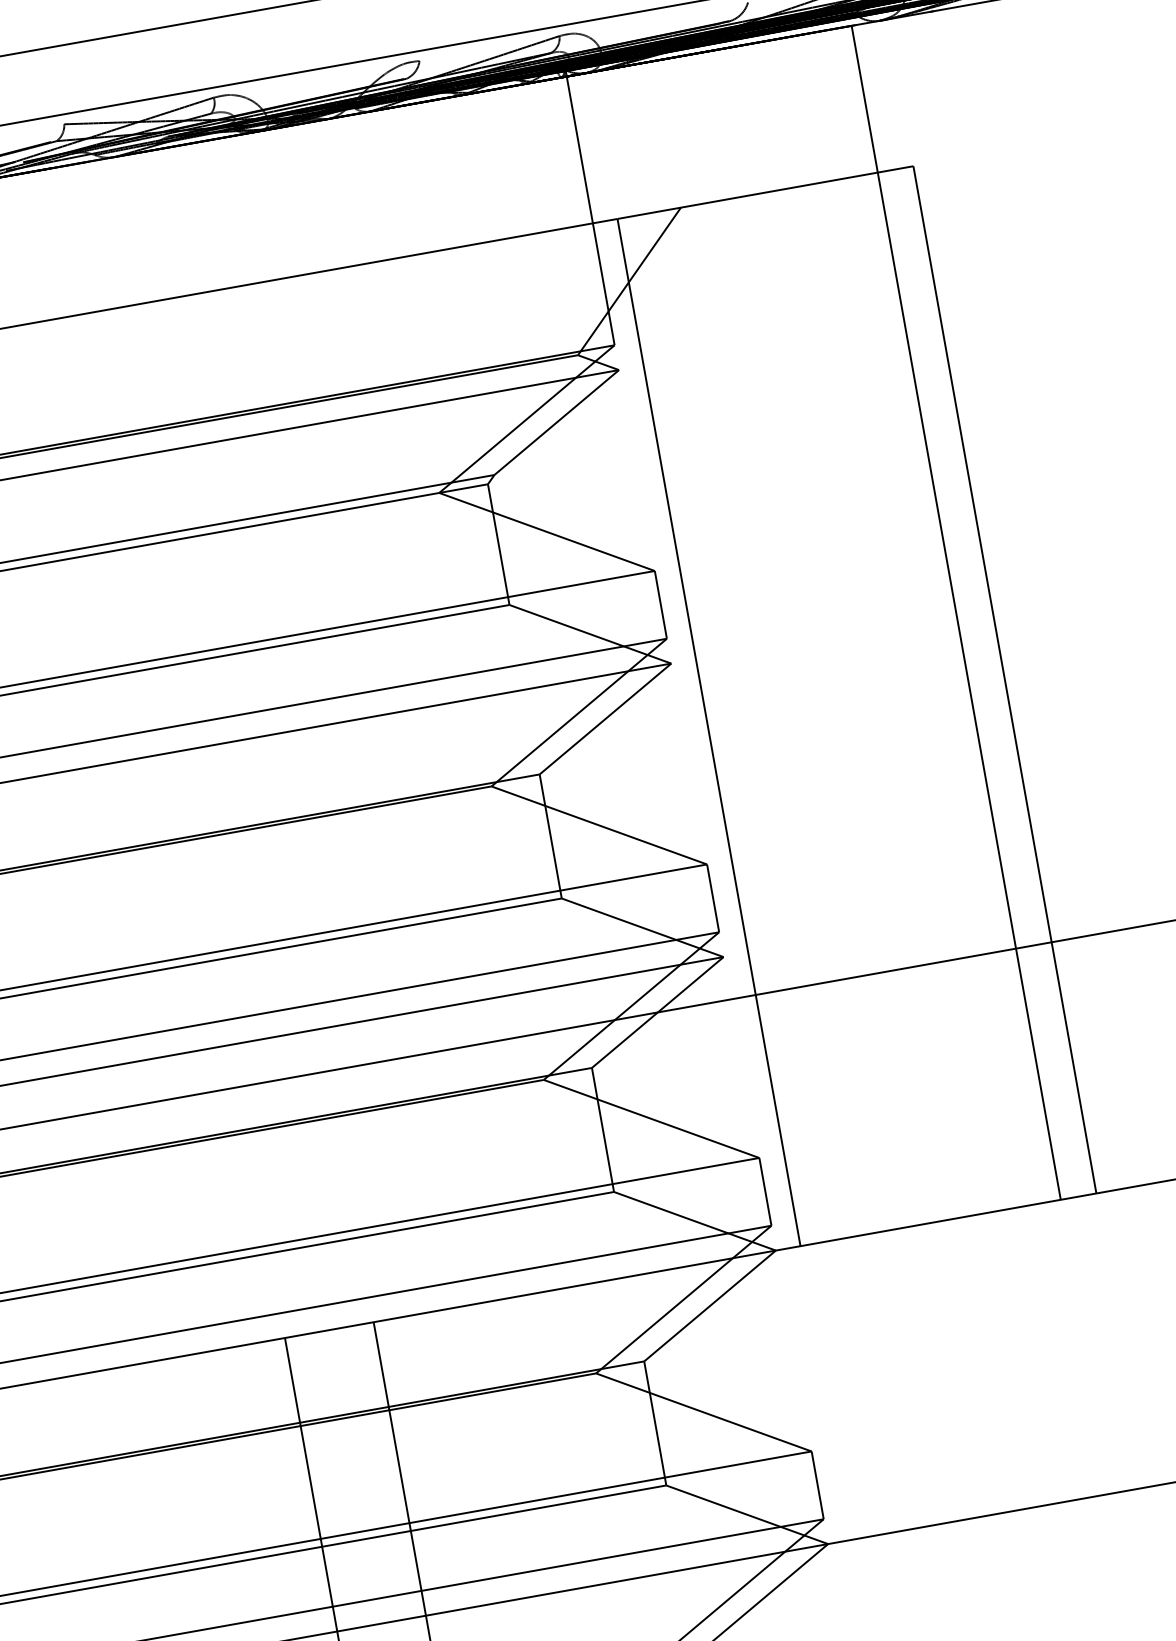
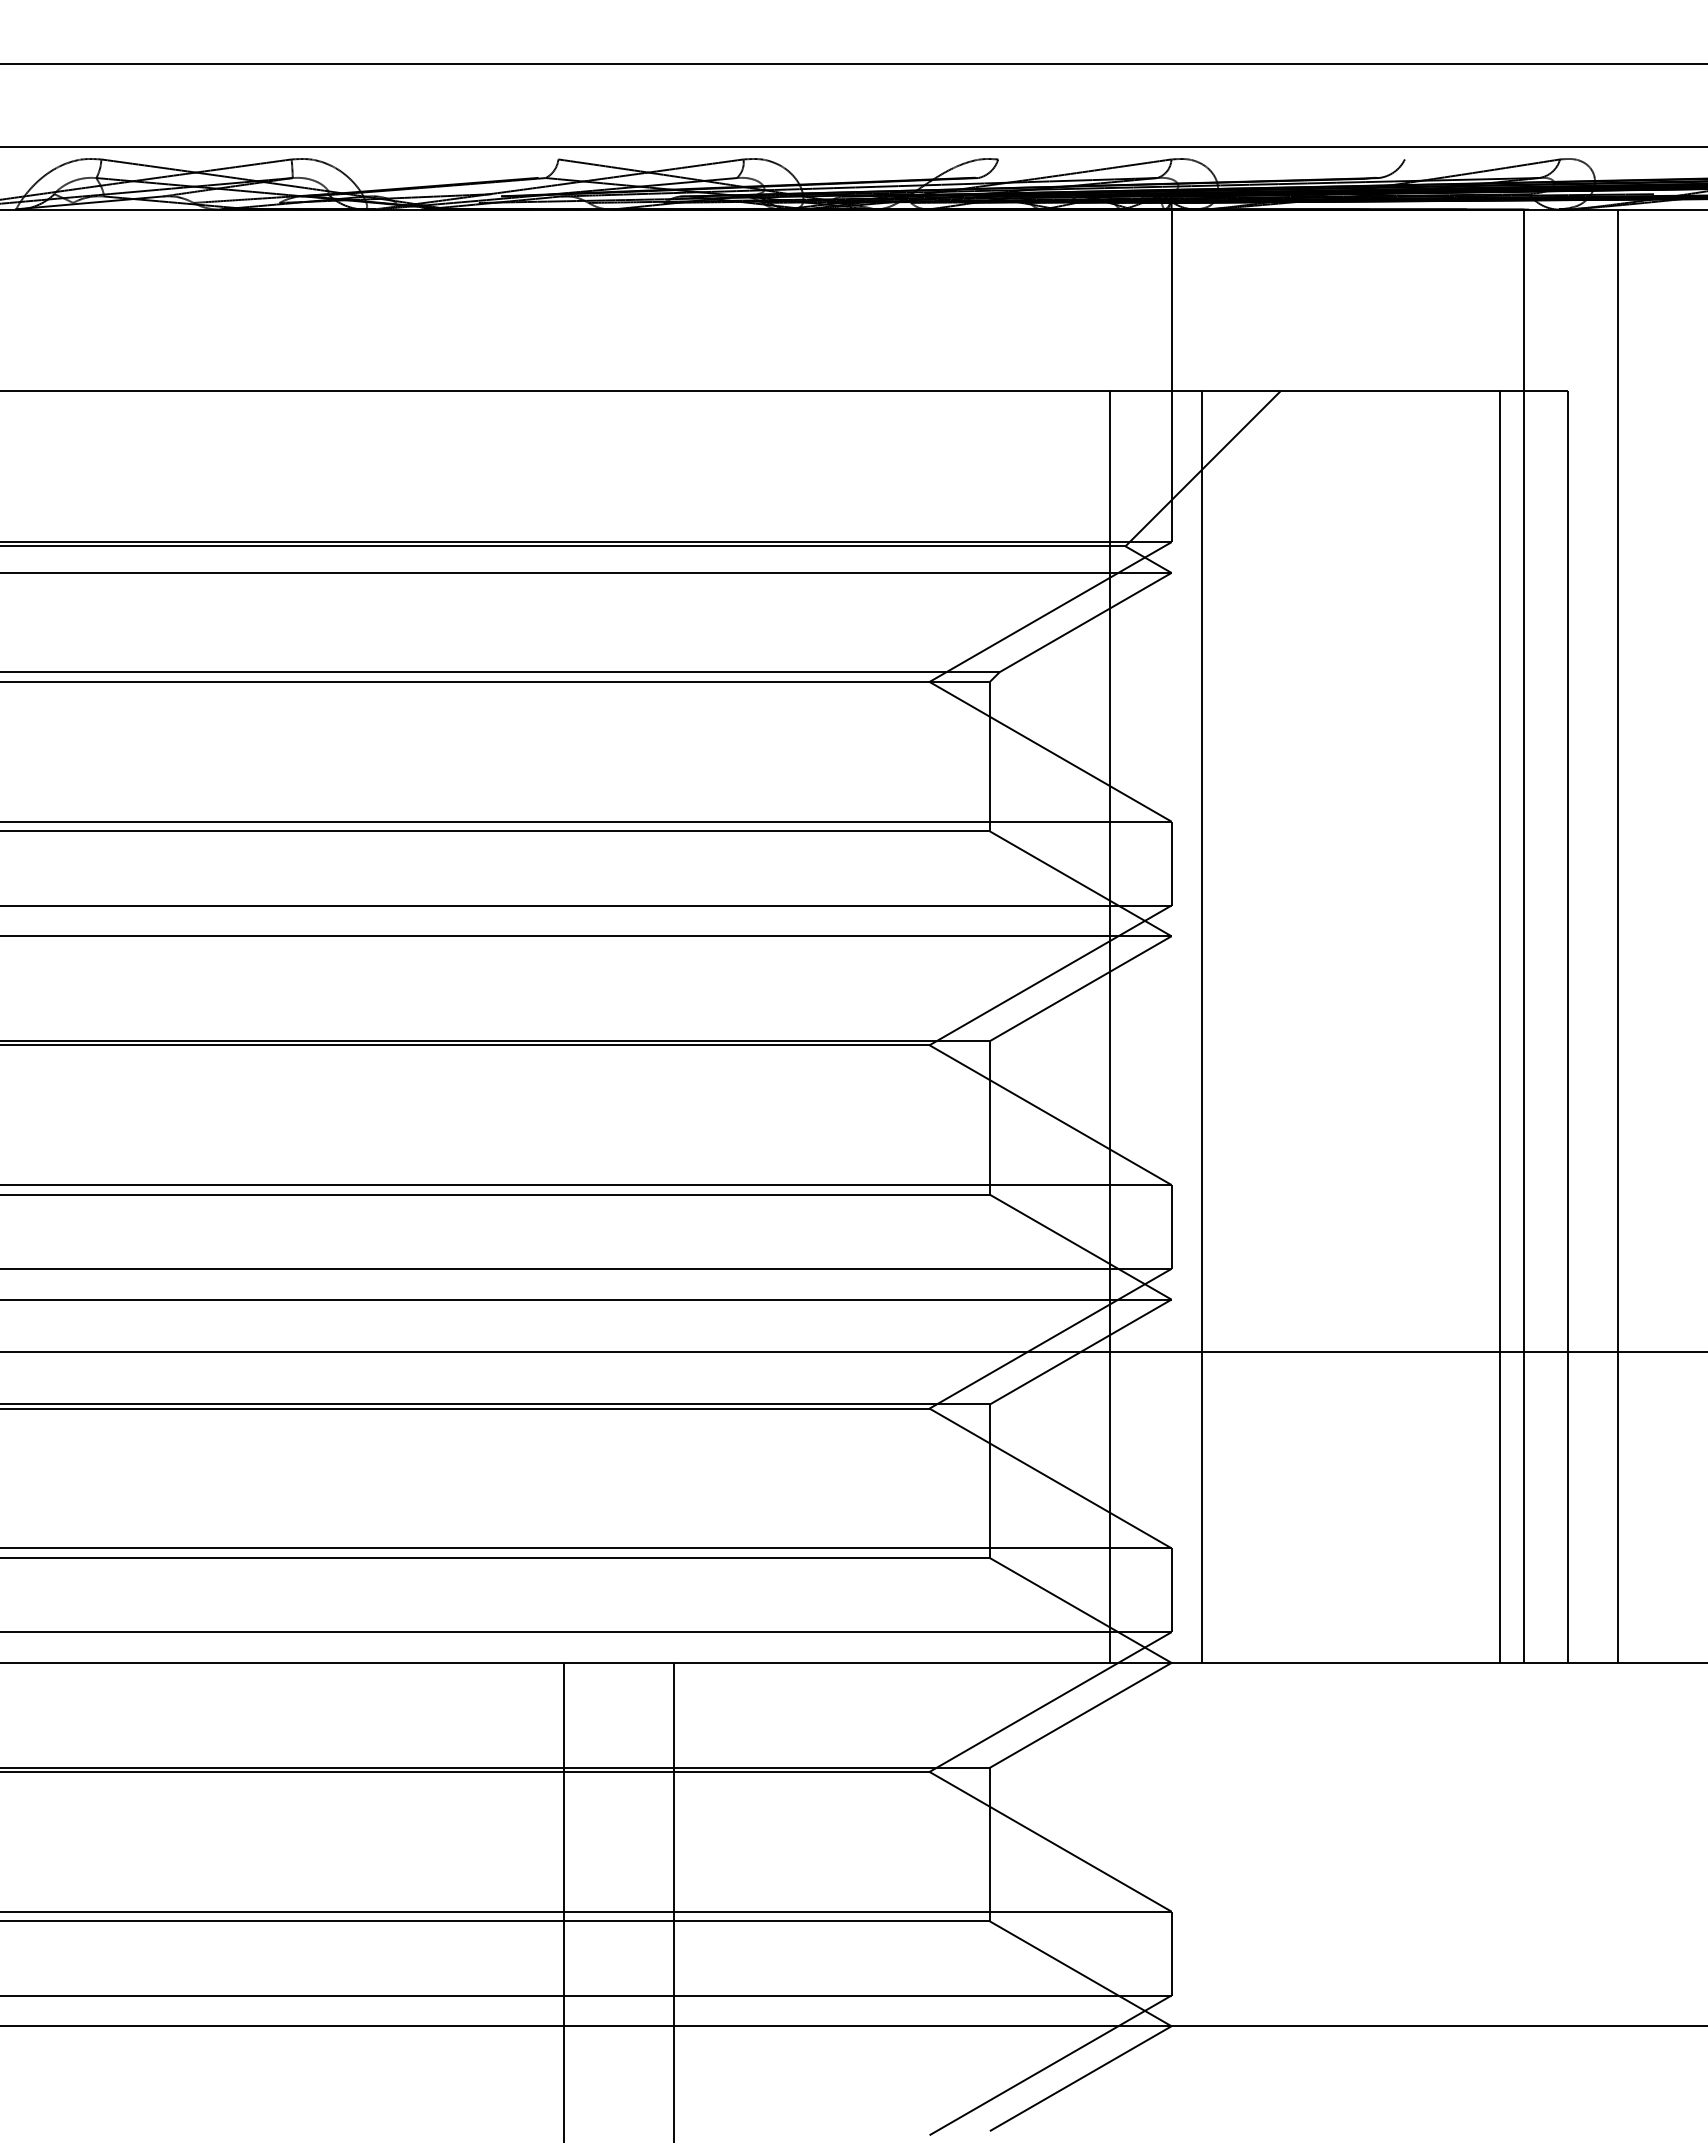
line: (1031, 598) -> (1617, 935), added
line: (949, 689) -> (1499, 1026), added
line: (634, 745) -> (1109, 1026), added

